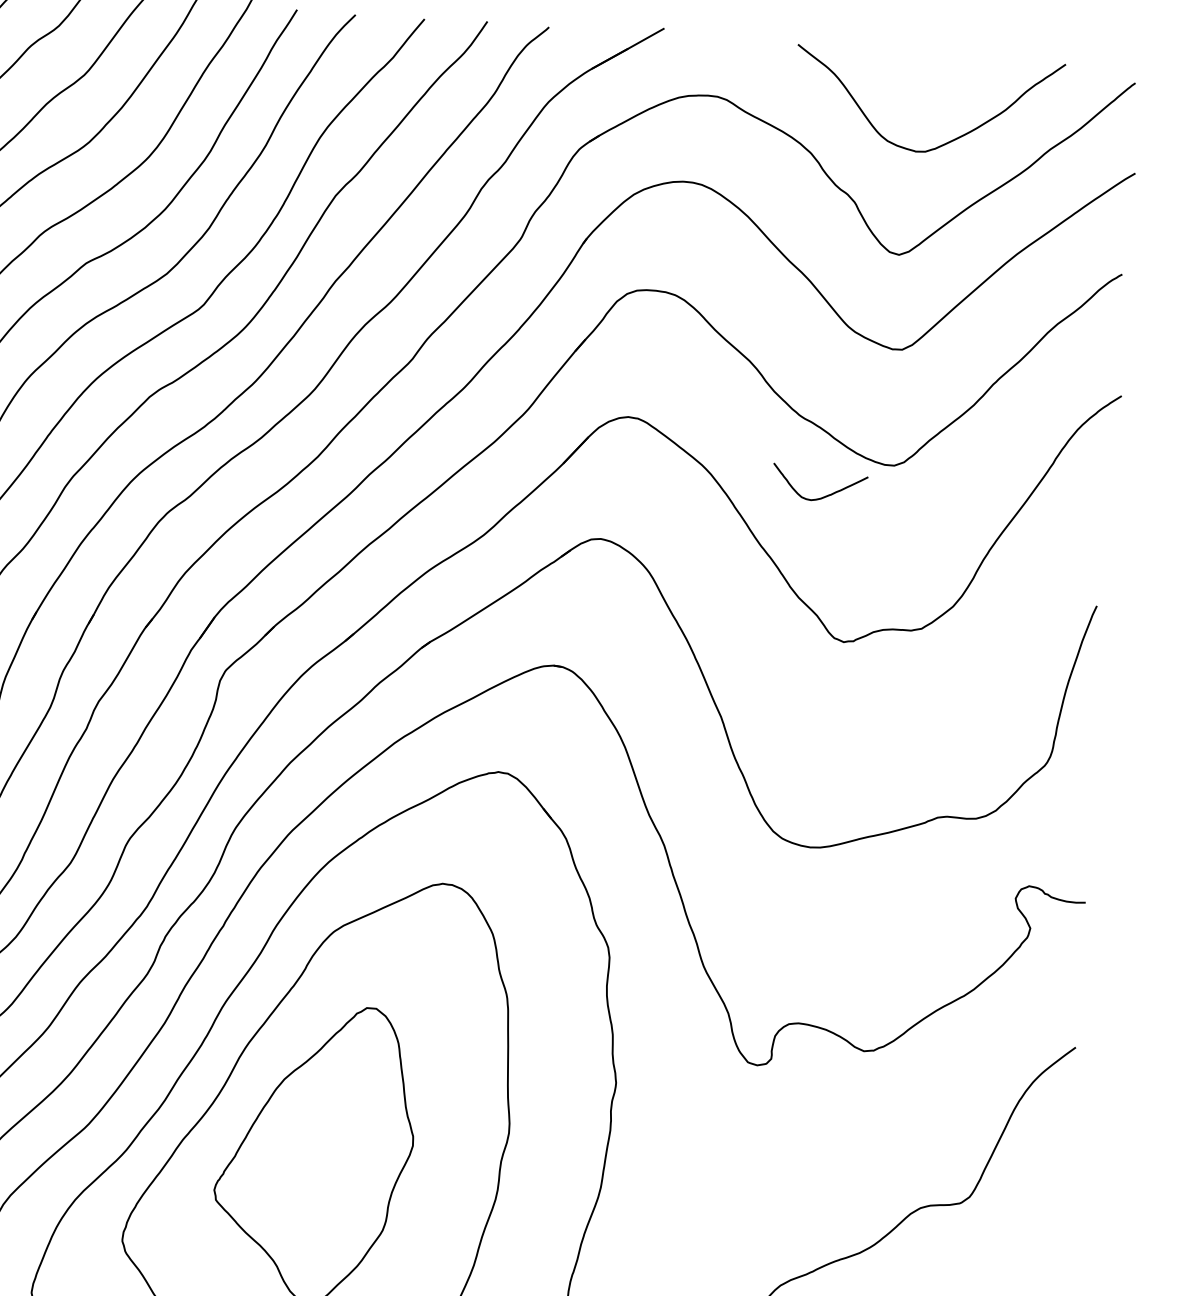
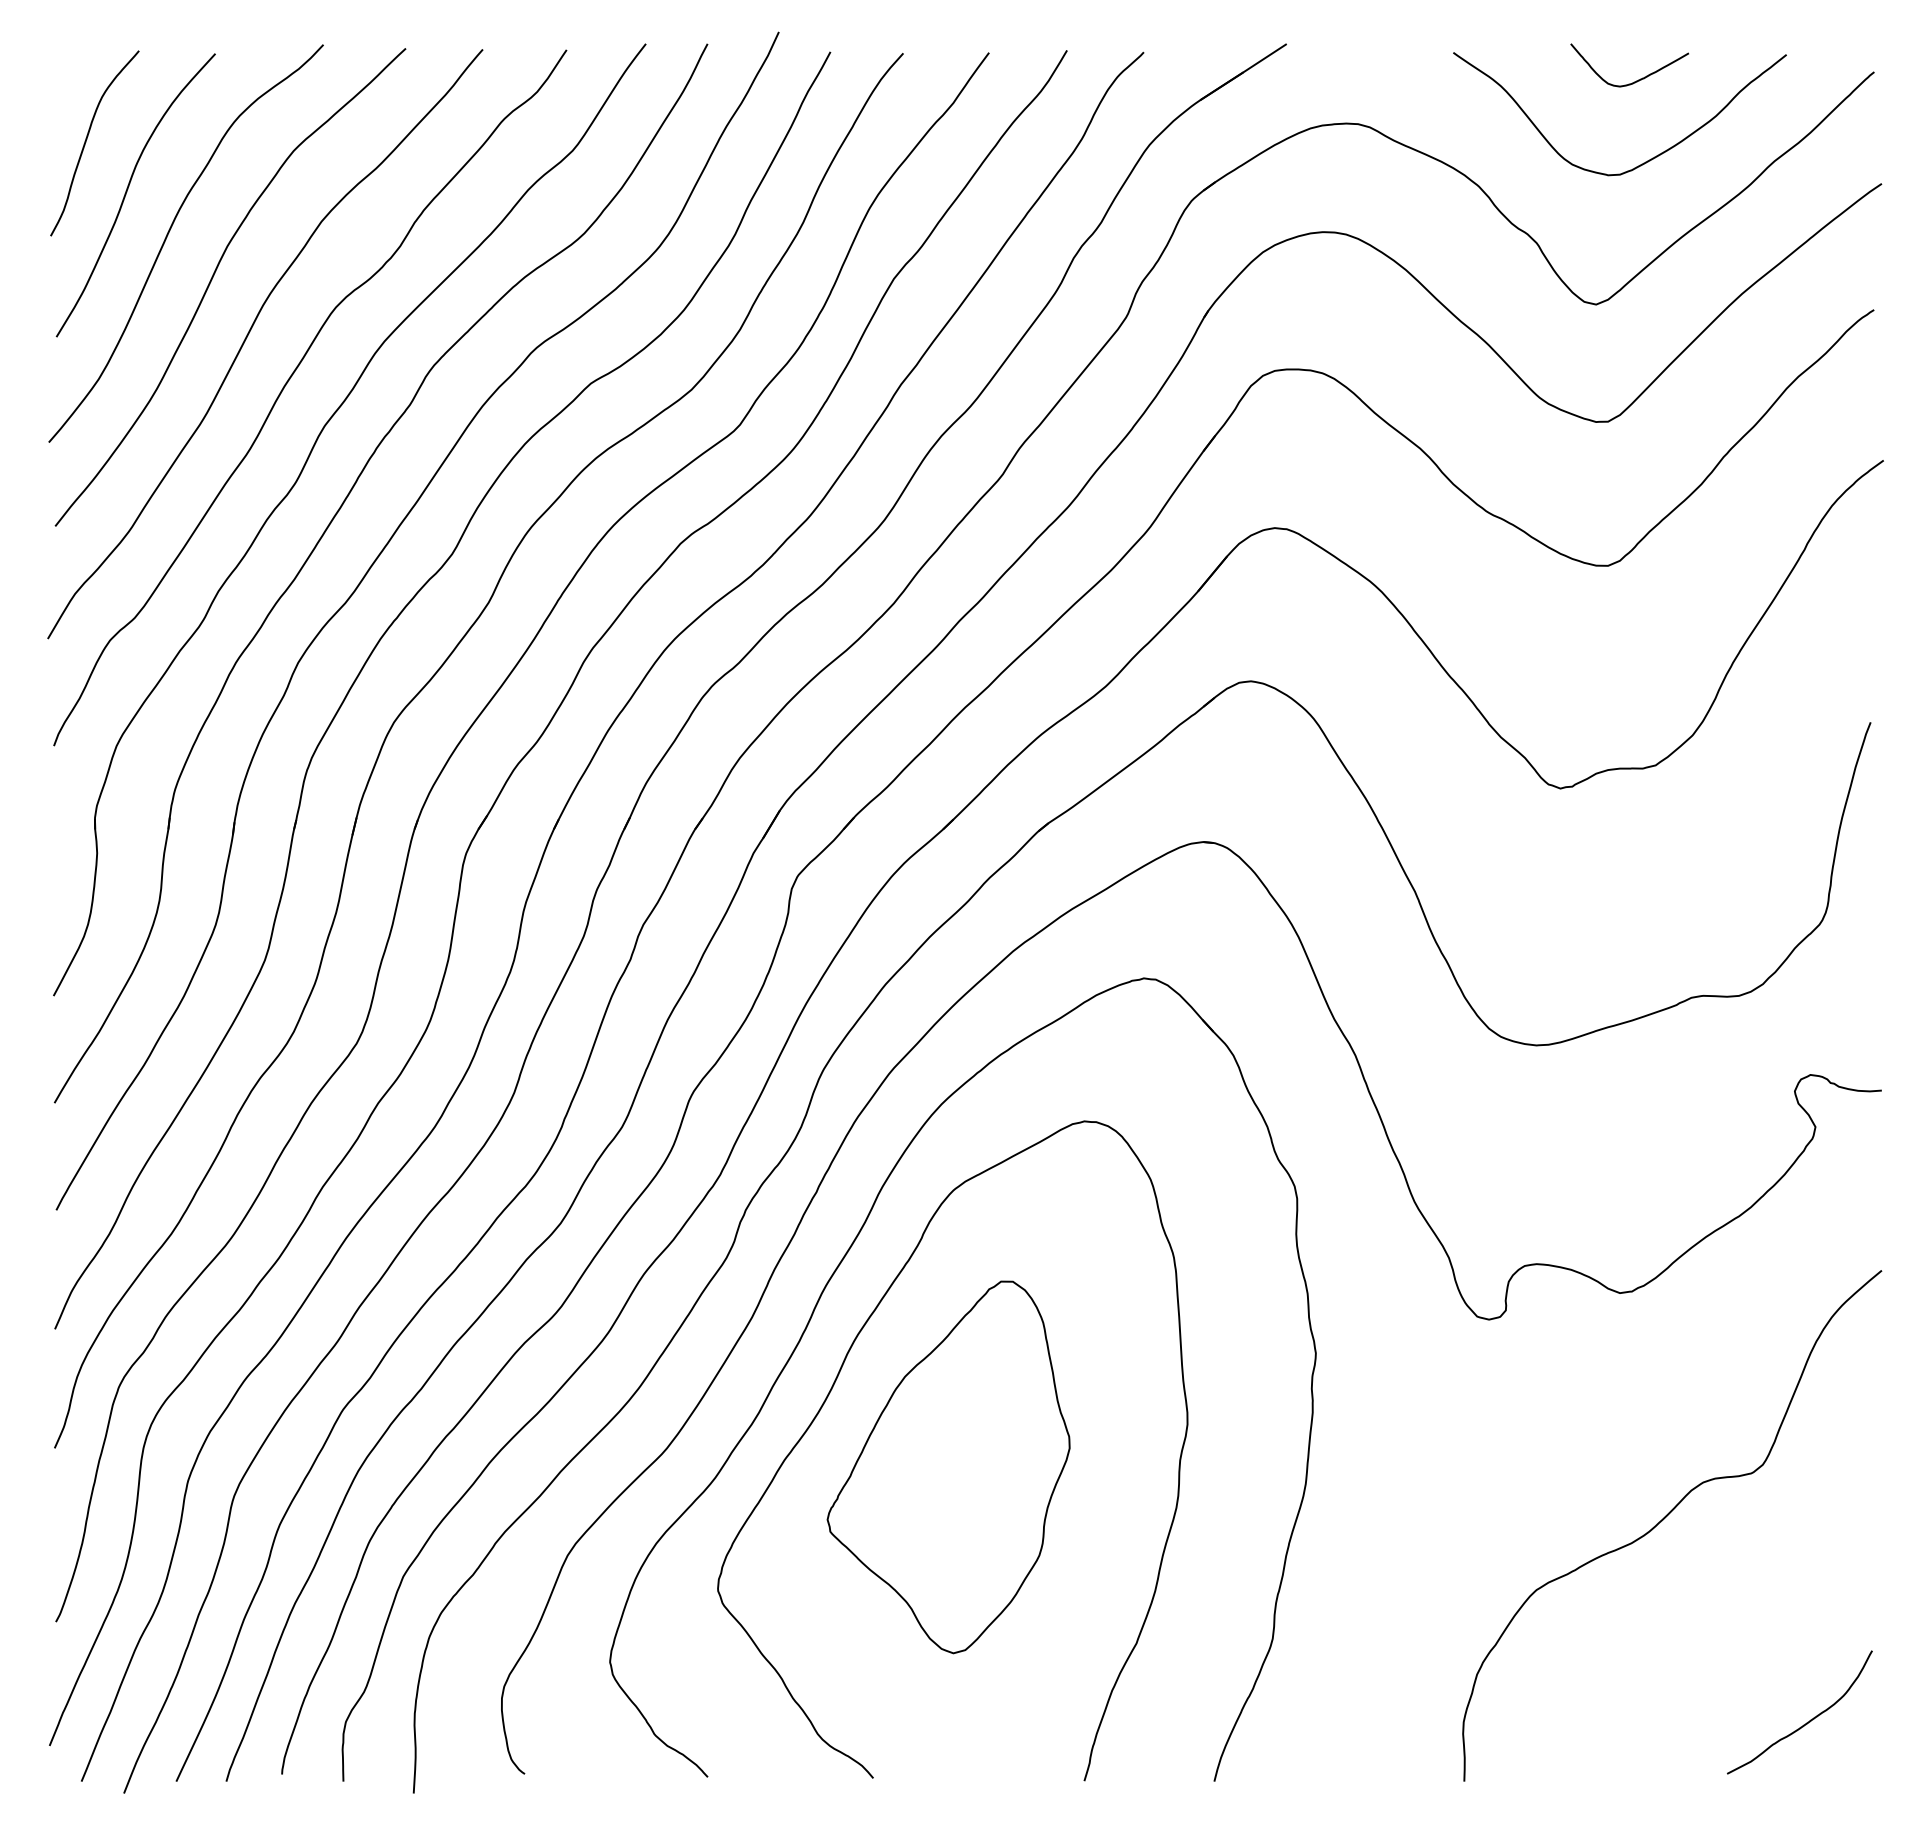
curve: (824, 496) -> (1636, 80), moved

